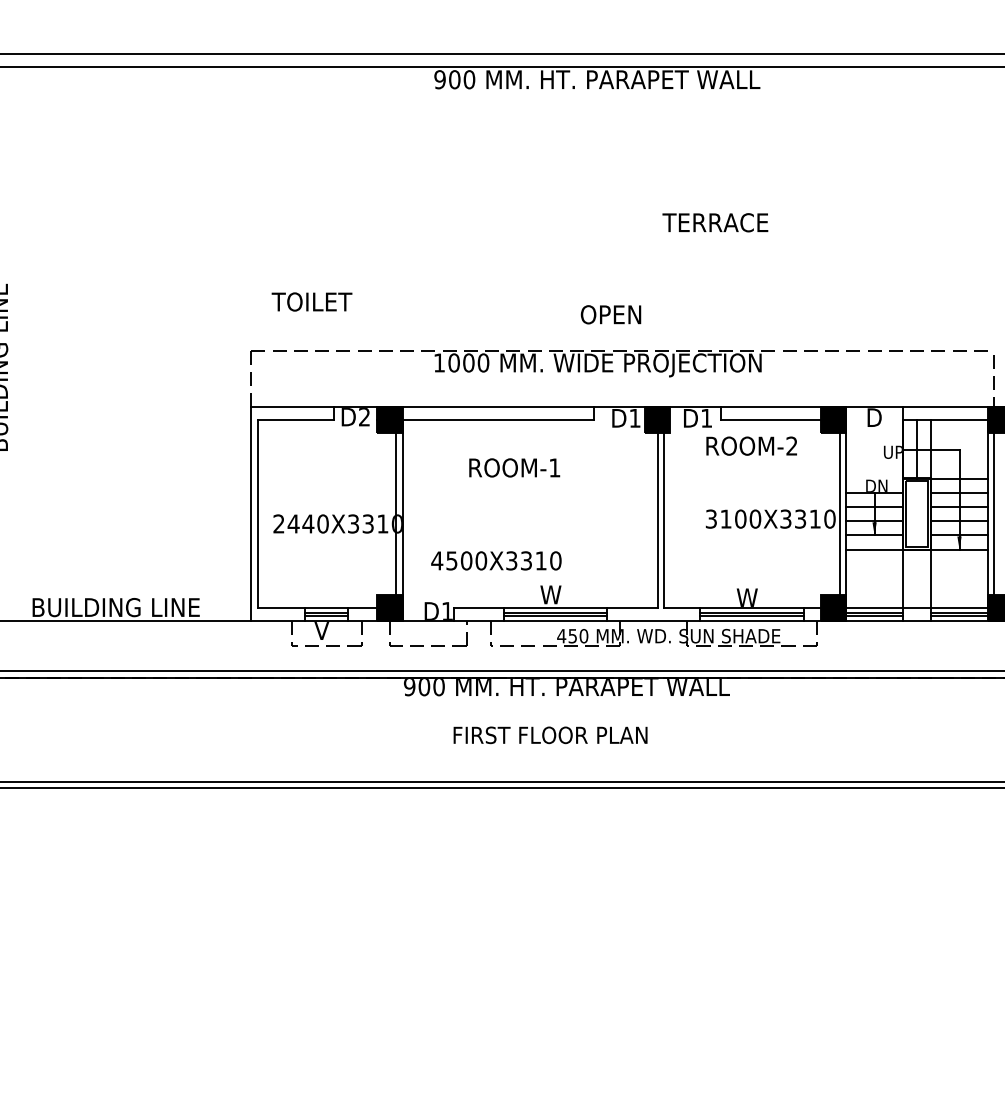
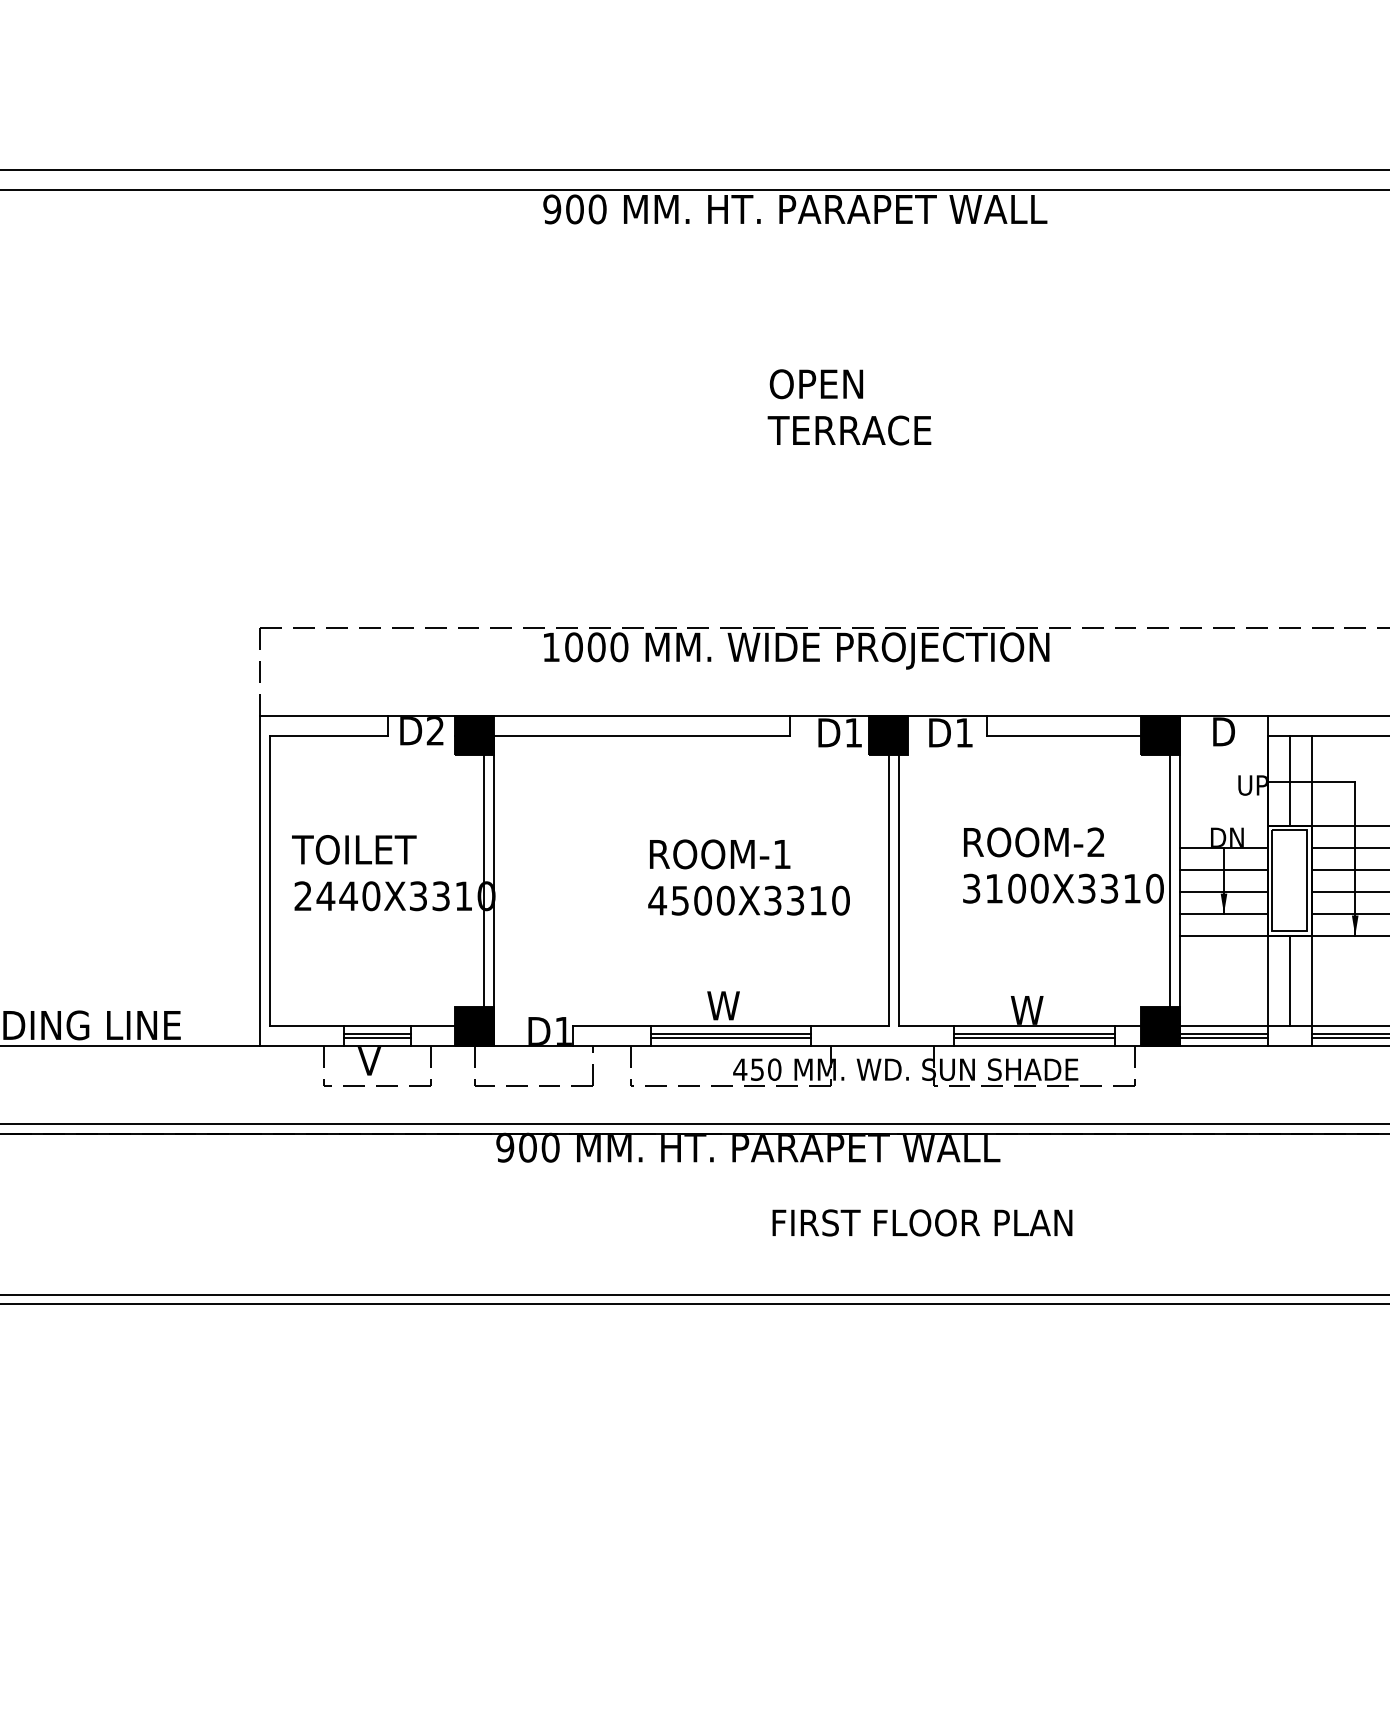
text: (715, 222) -> (849, 430), moved
text: (311, 301) -> (353, 849), moved
text: (610, 314) -> (815, 383), moved
text: (751, 445) -> (1033, 841), moved
text: (514, 467) -> (719, 853), moved
text: (496, 560) -> (749, 900), moved
line: (917, 578) -> (1290, 980), added
text: (550, 735) -> (922, 1223), moved

